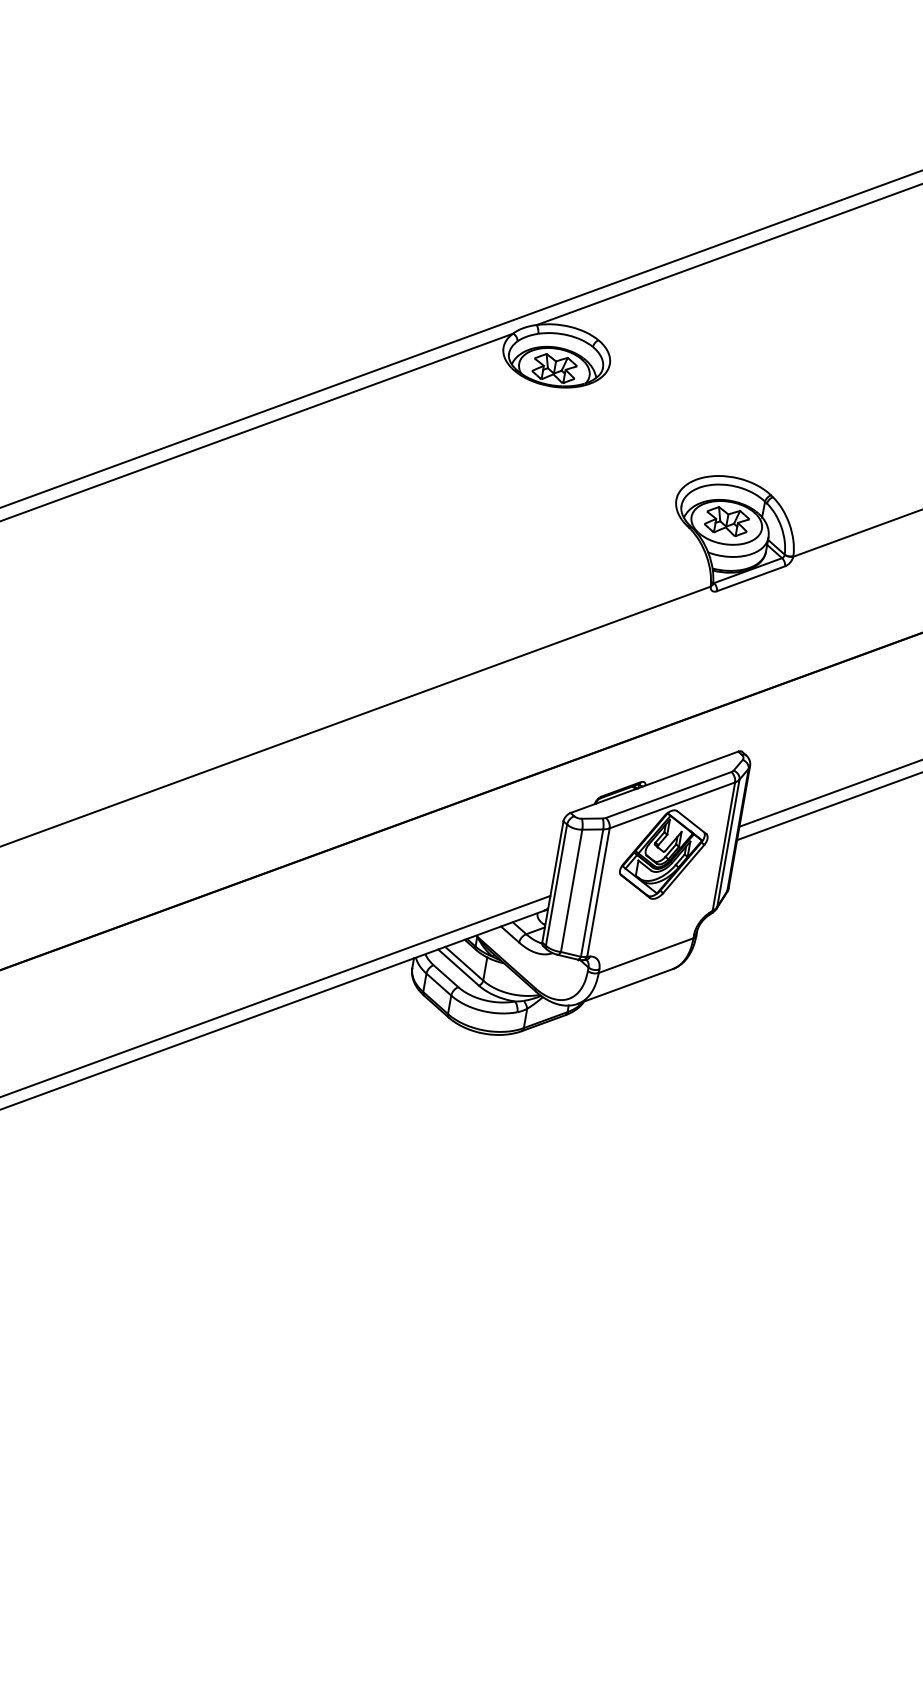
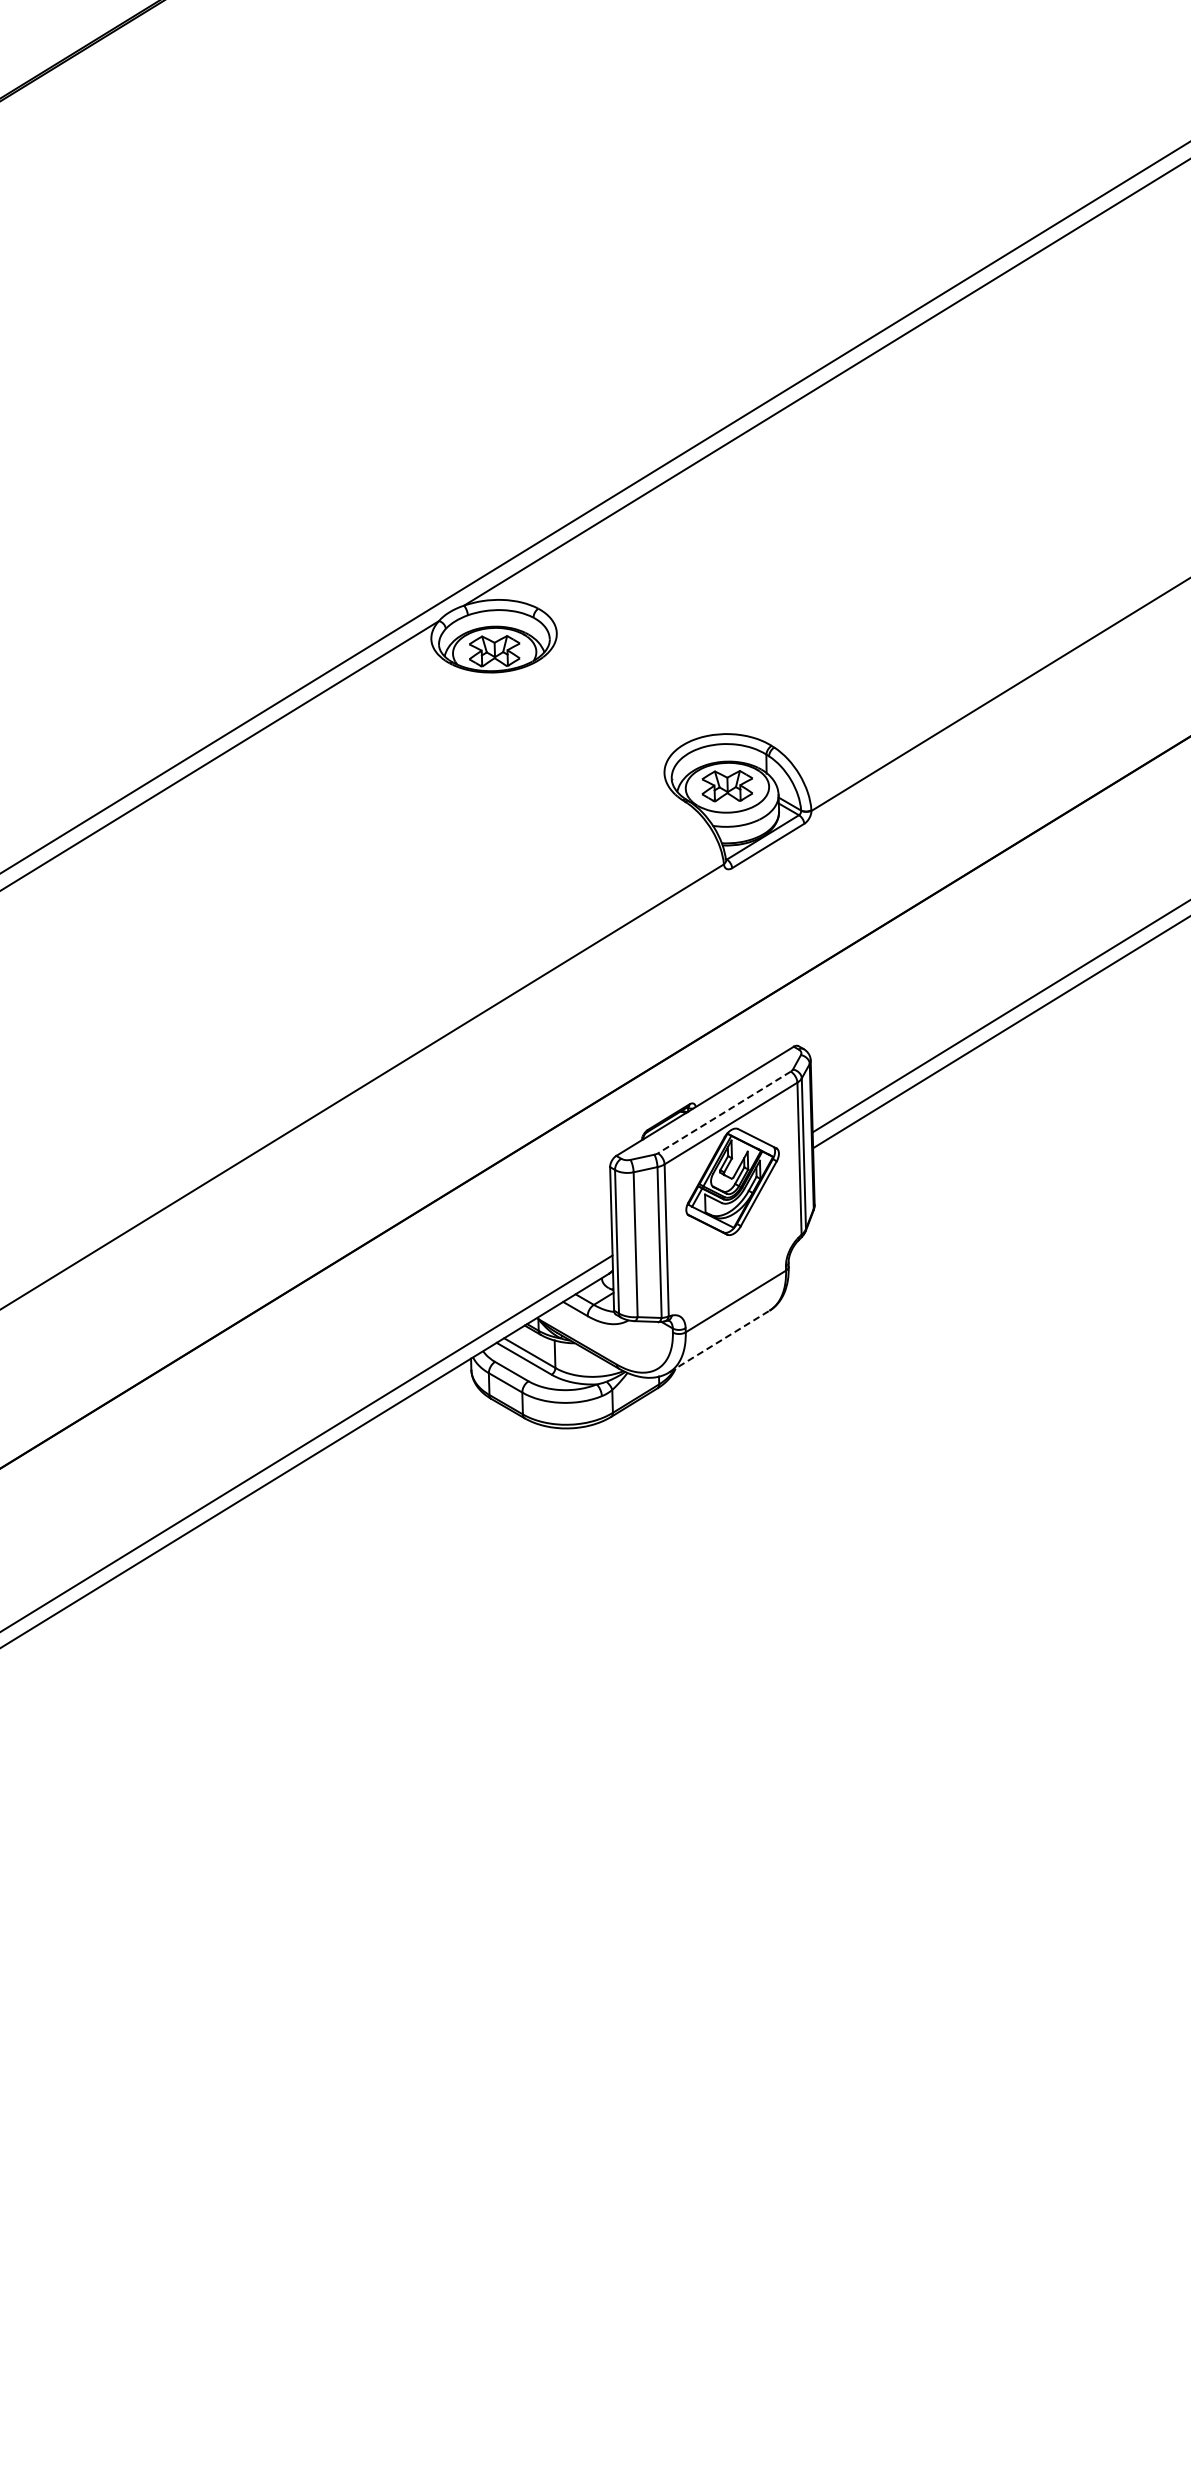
line: (668, 795) -> (724, 1112), solid -> dashed
line: (625, 986) -> (719, 1341), solid -> dashed

